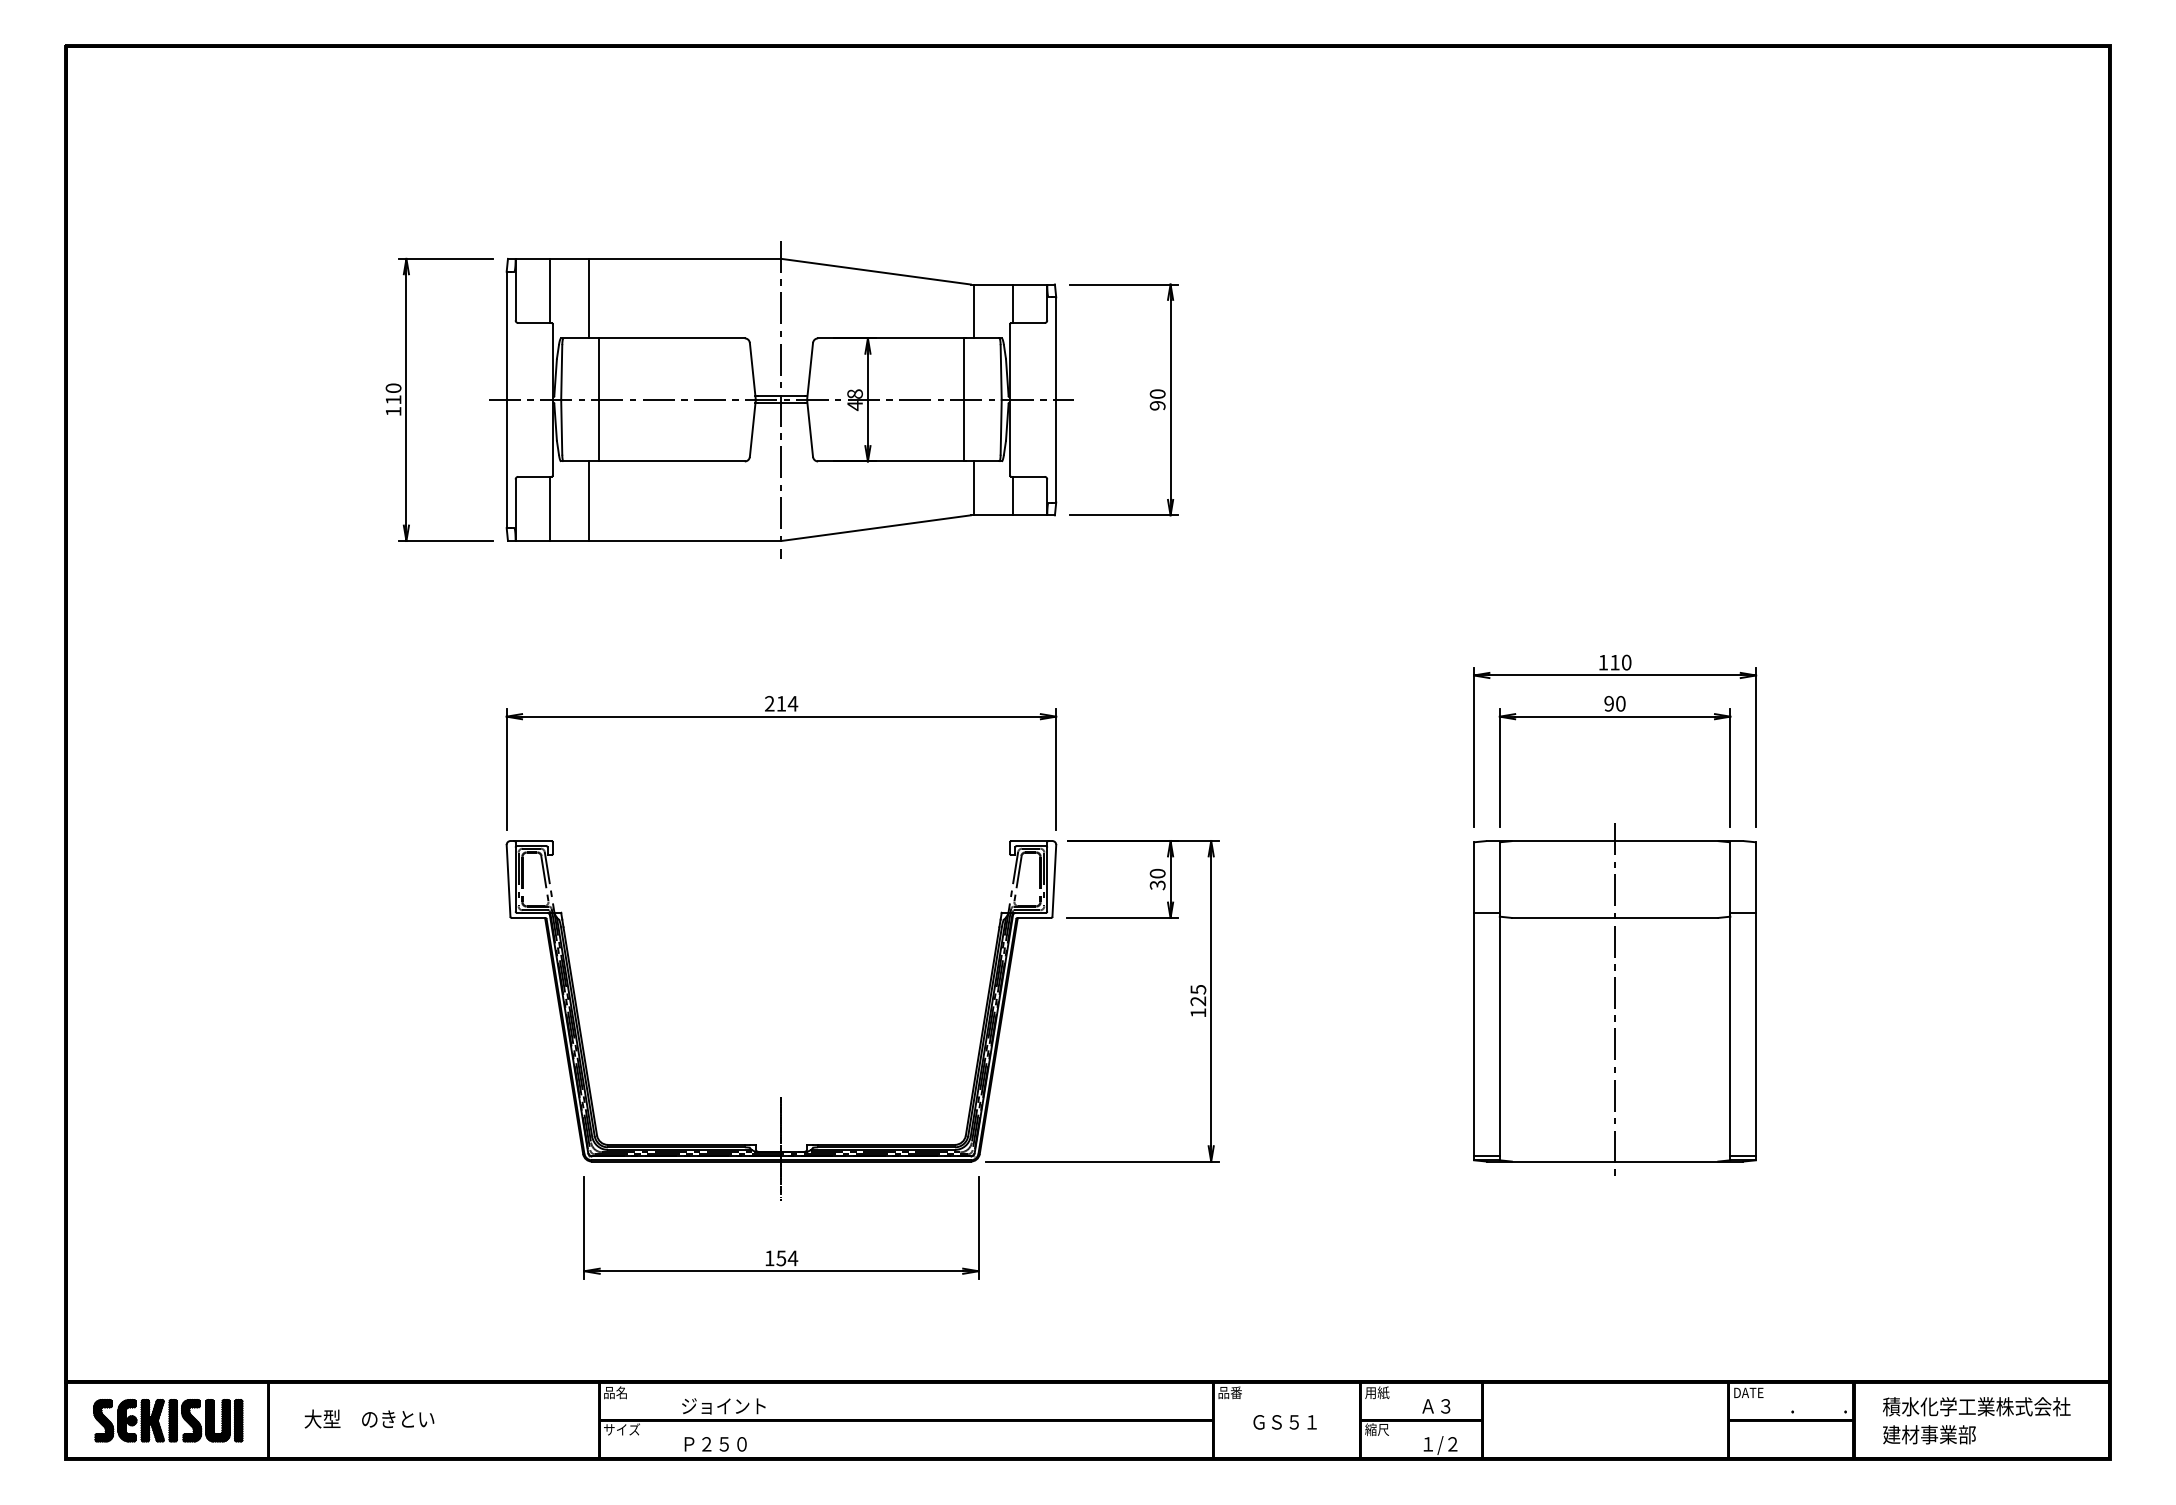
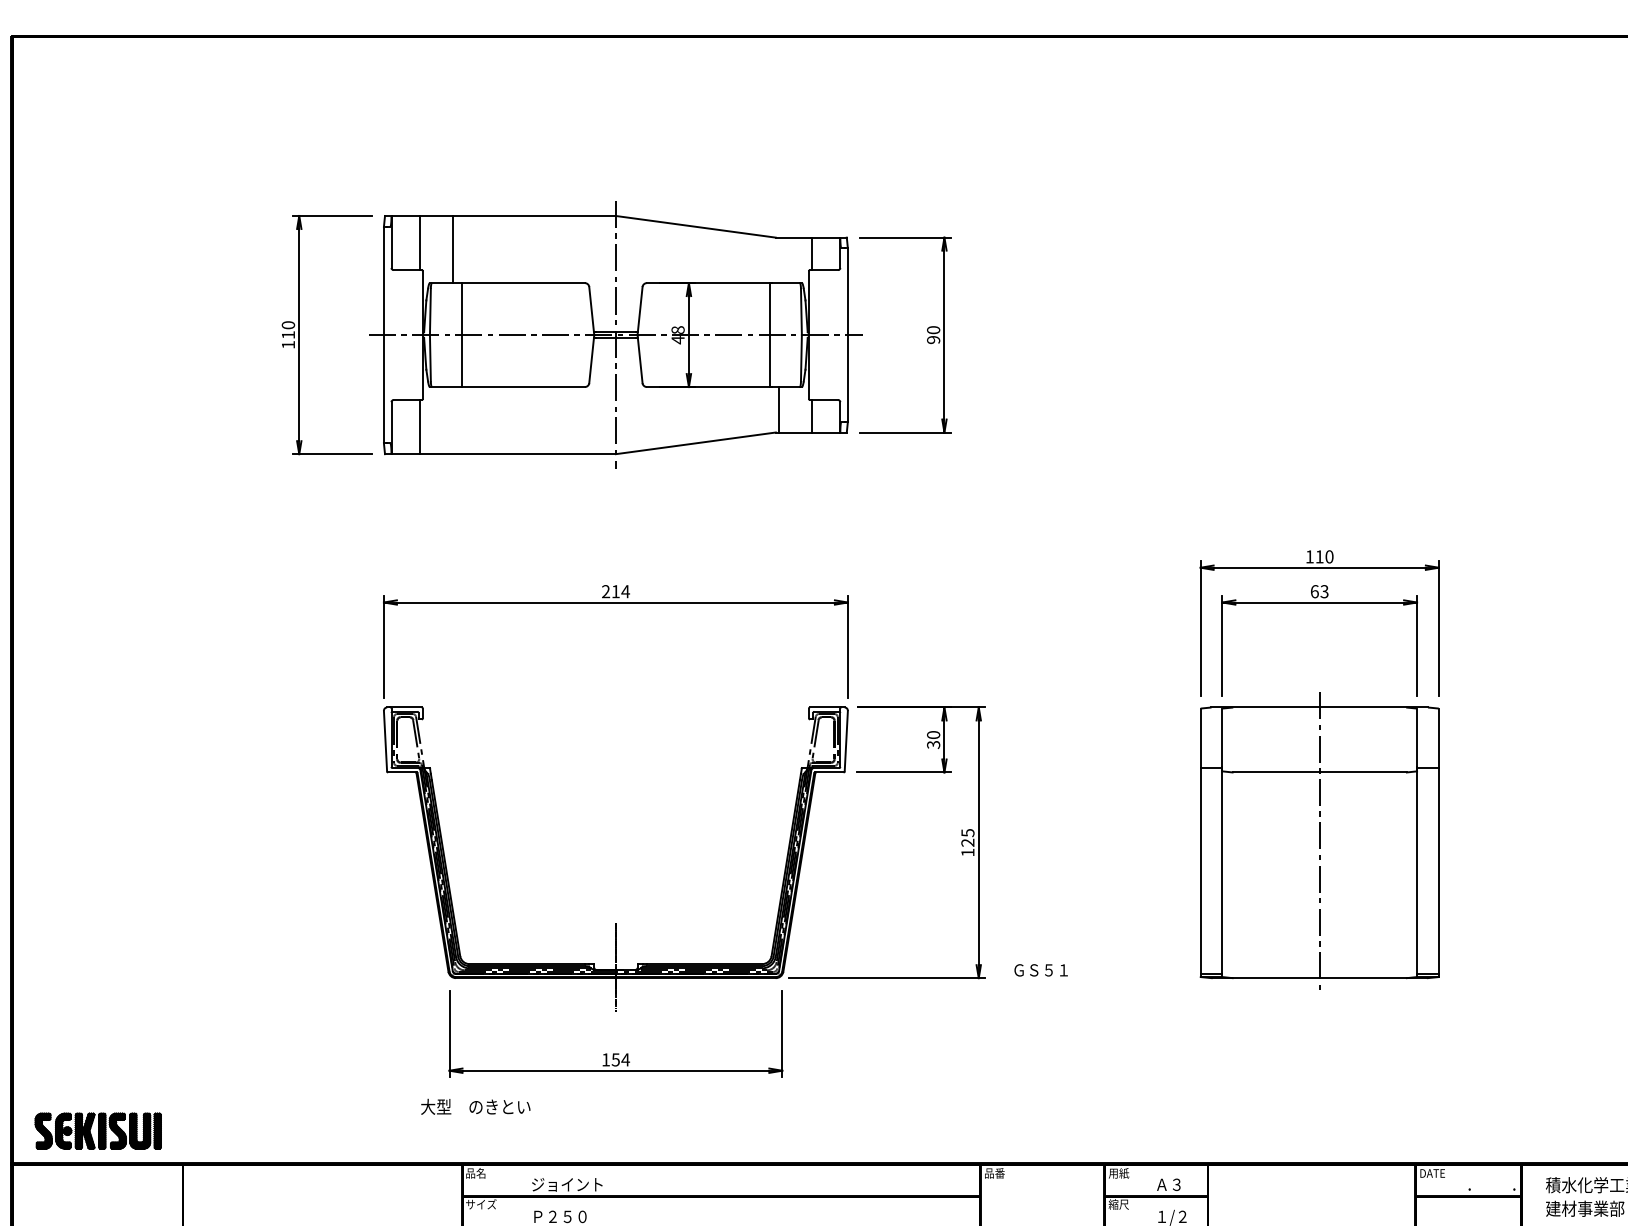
line: (974, 311) -> (778, 260), removed
line: (588, 500) -> (453, 419), removed
text: (1614, 703) -> (1319, 591), 90 -> 63
text: (369, 1418) -> (475, 1106), moved
part: (168, 1420) -> (98, 1130), moved
text: (1284, 1422) -> (1040, 970), moved

